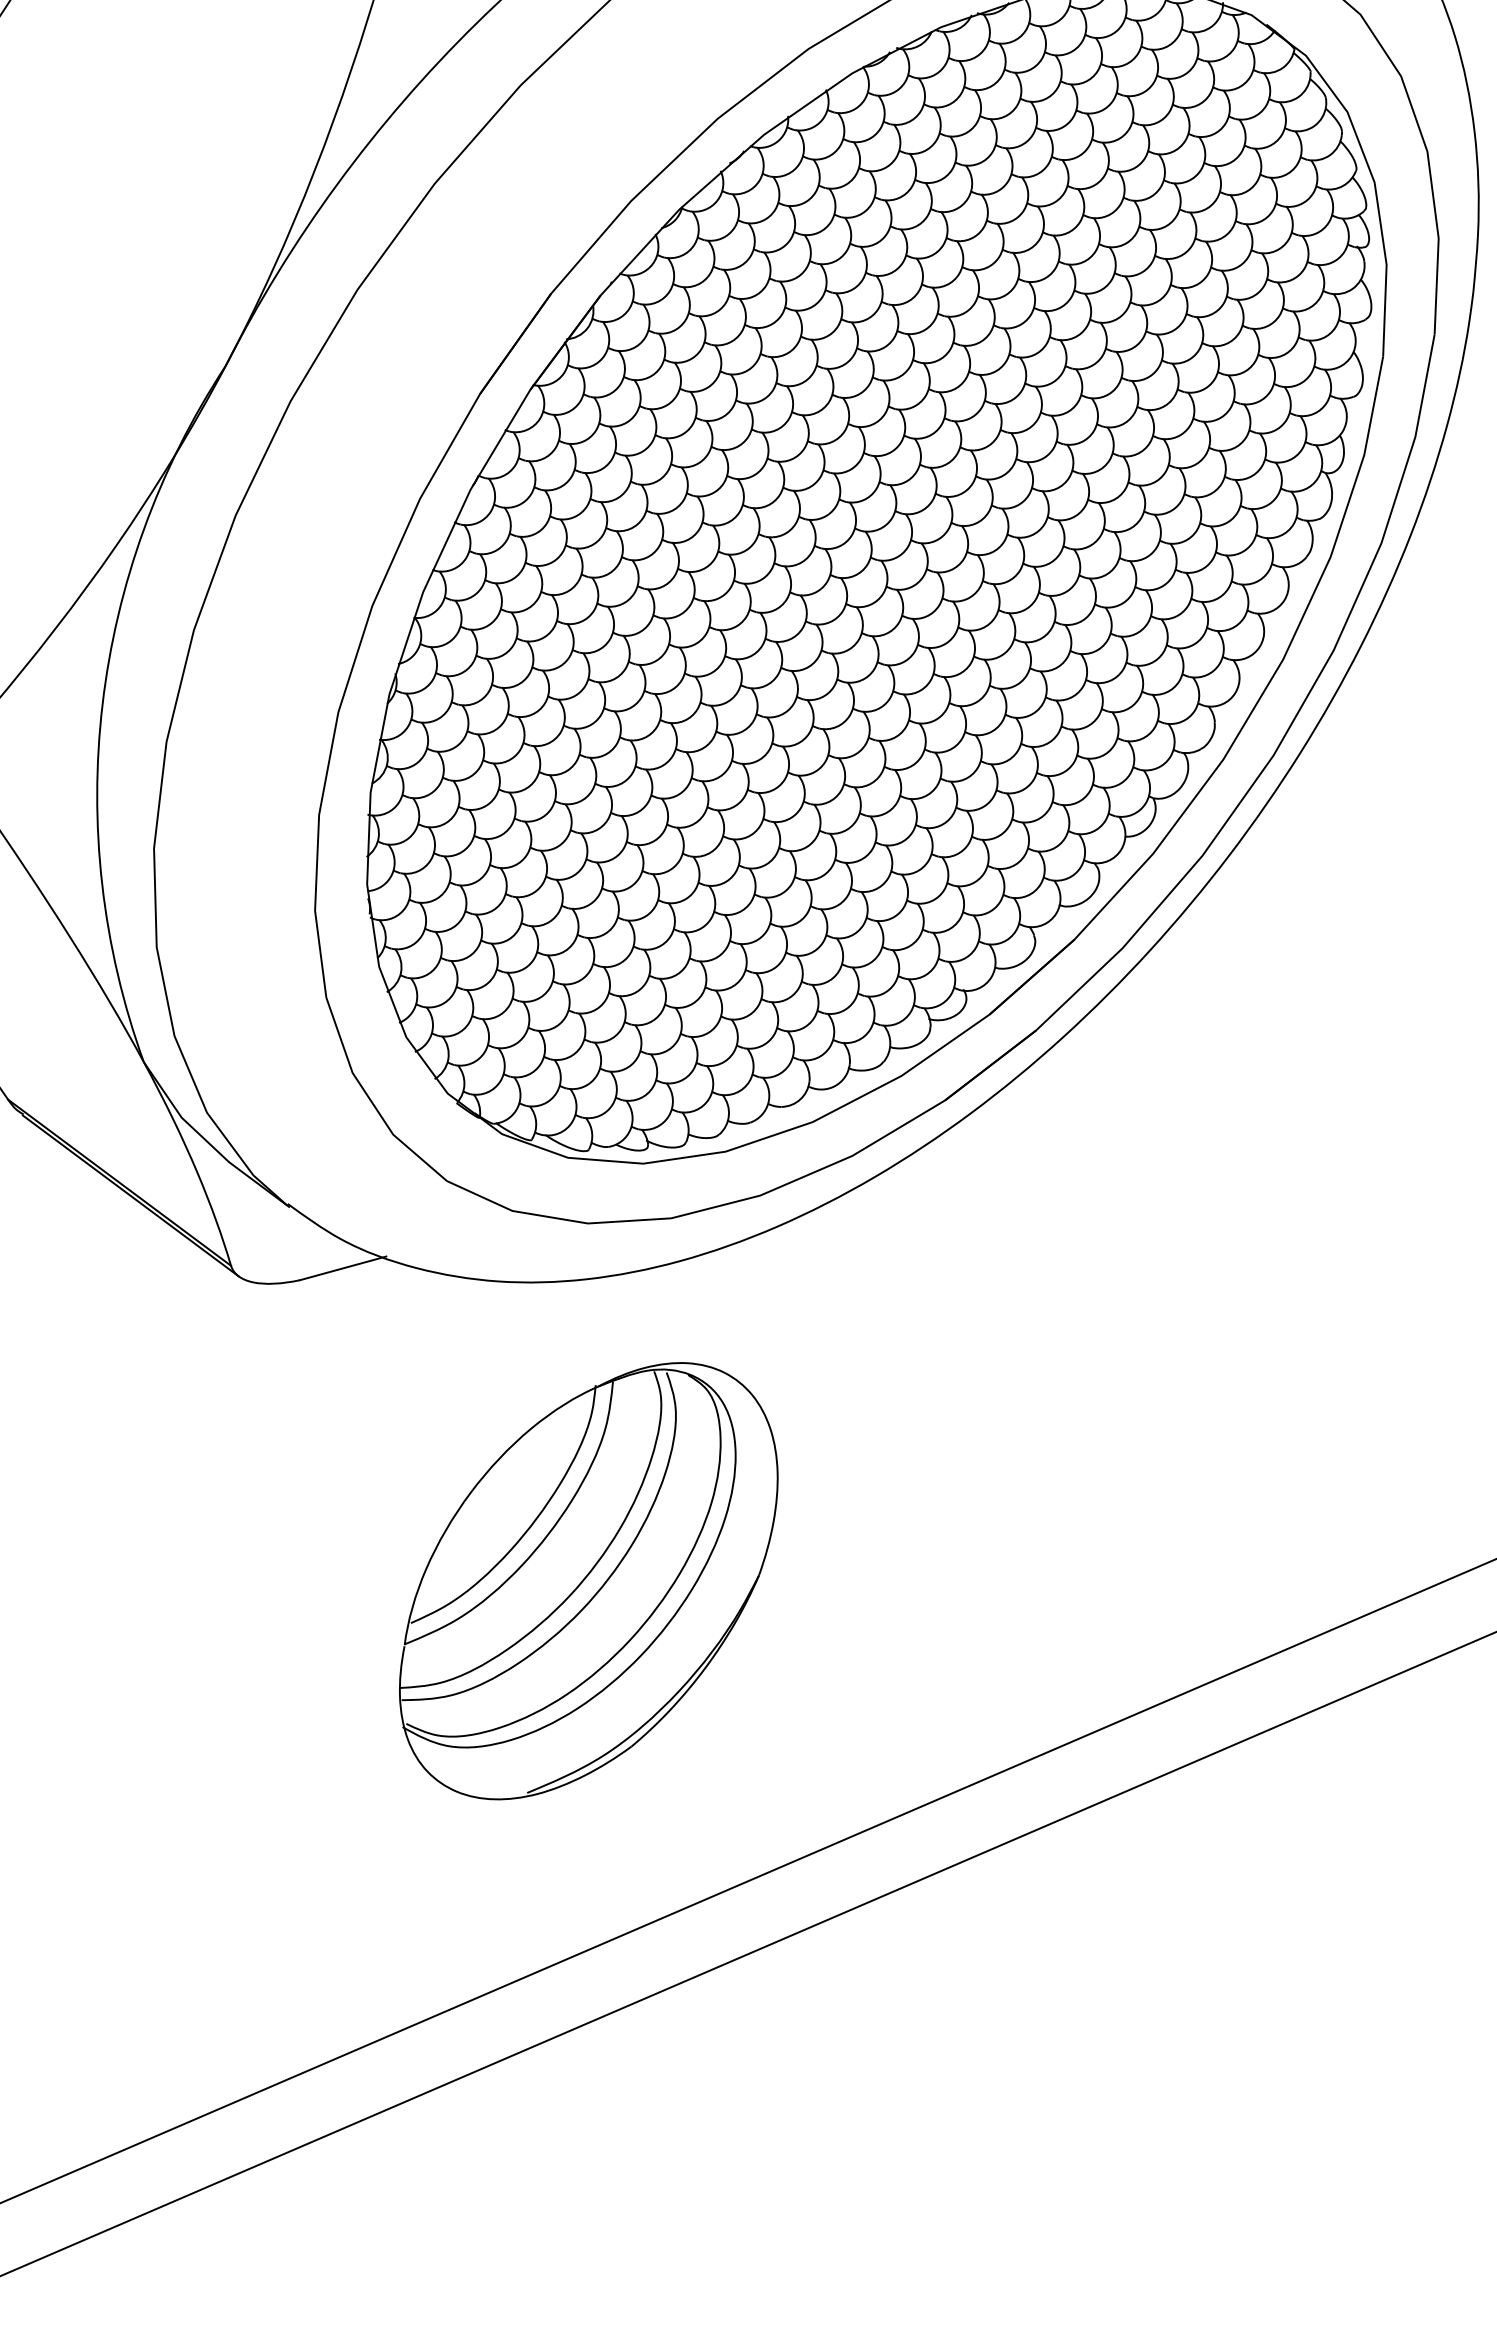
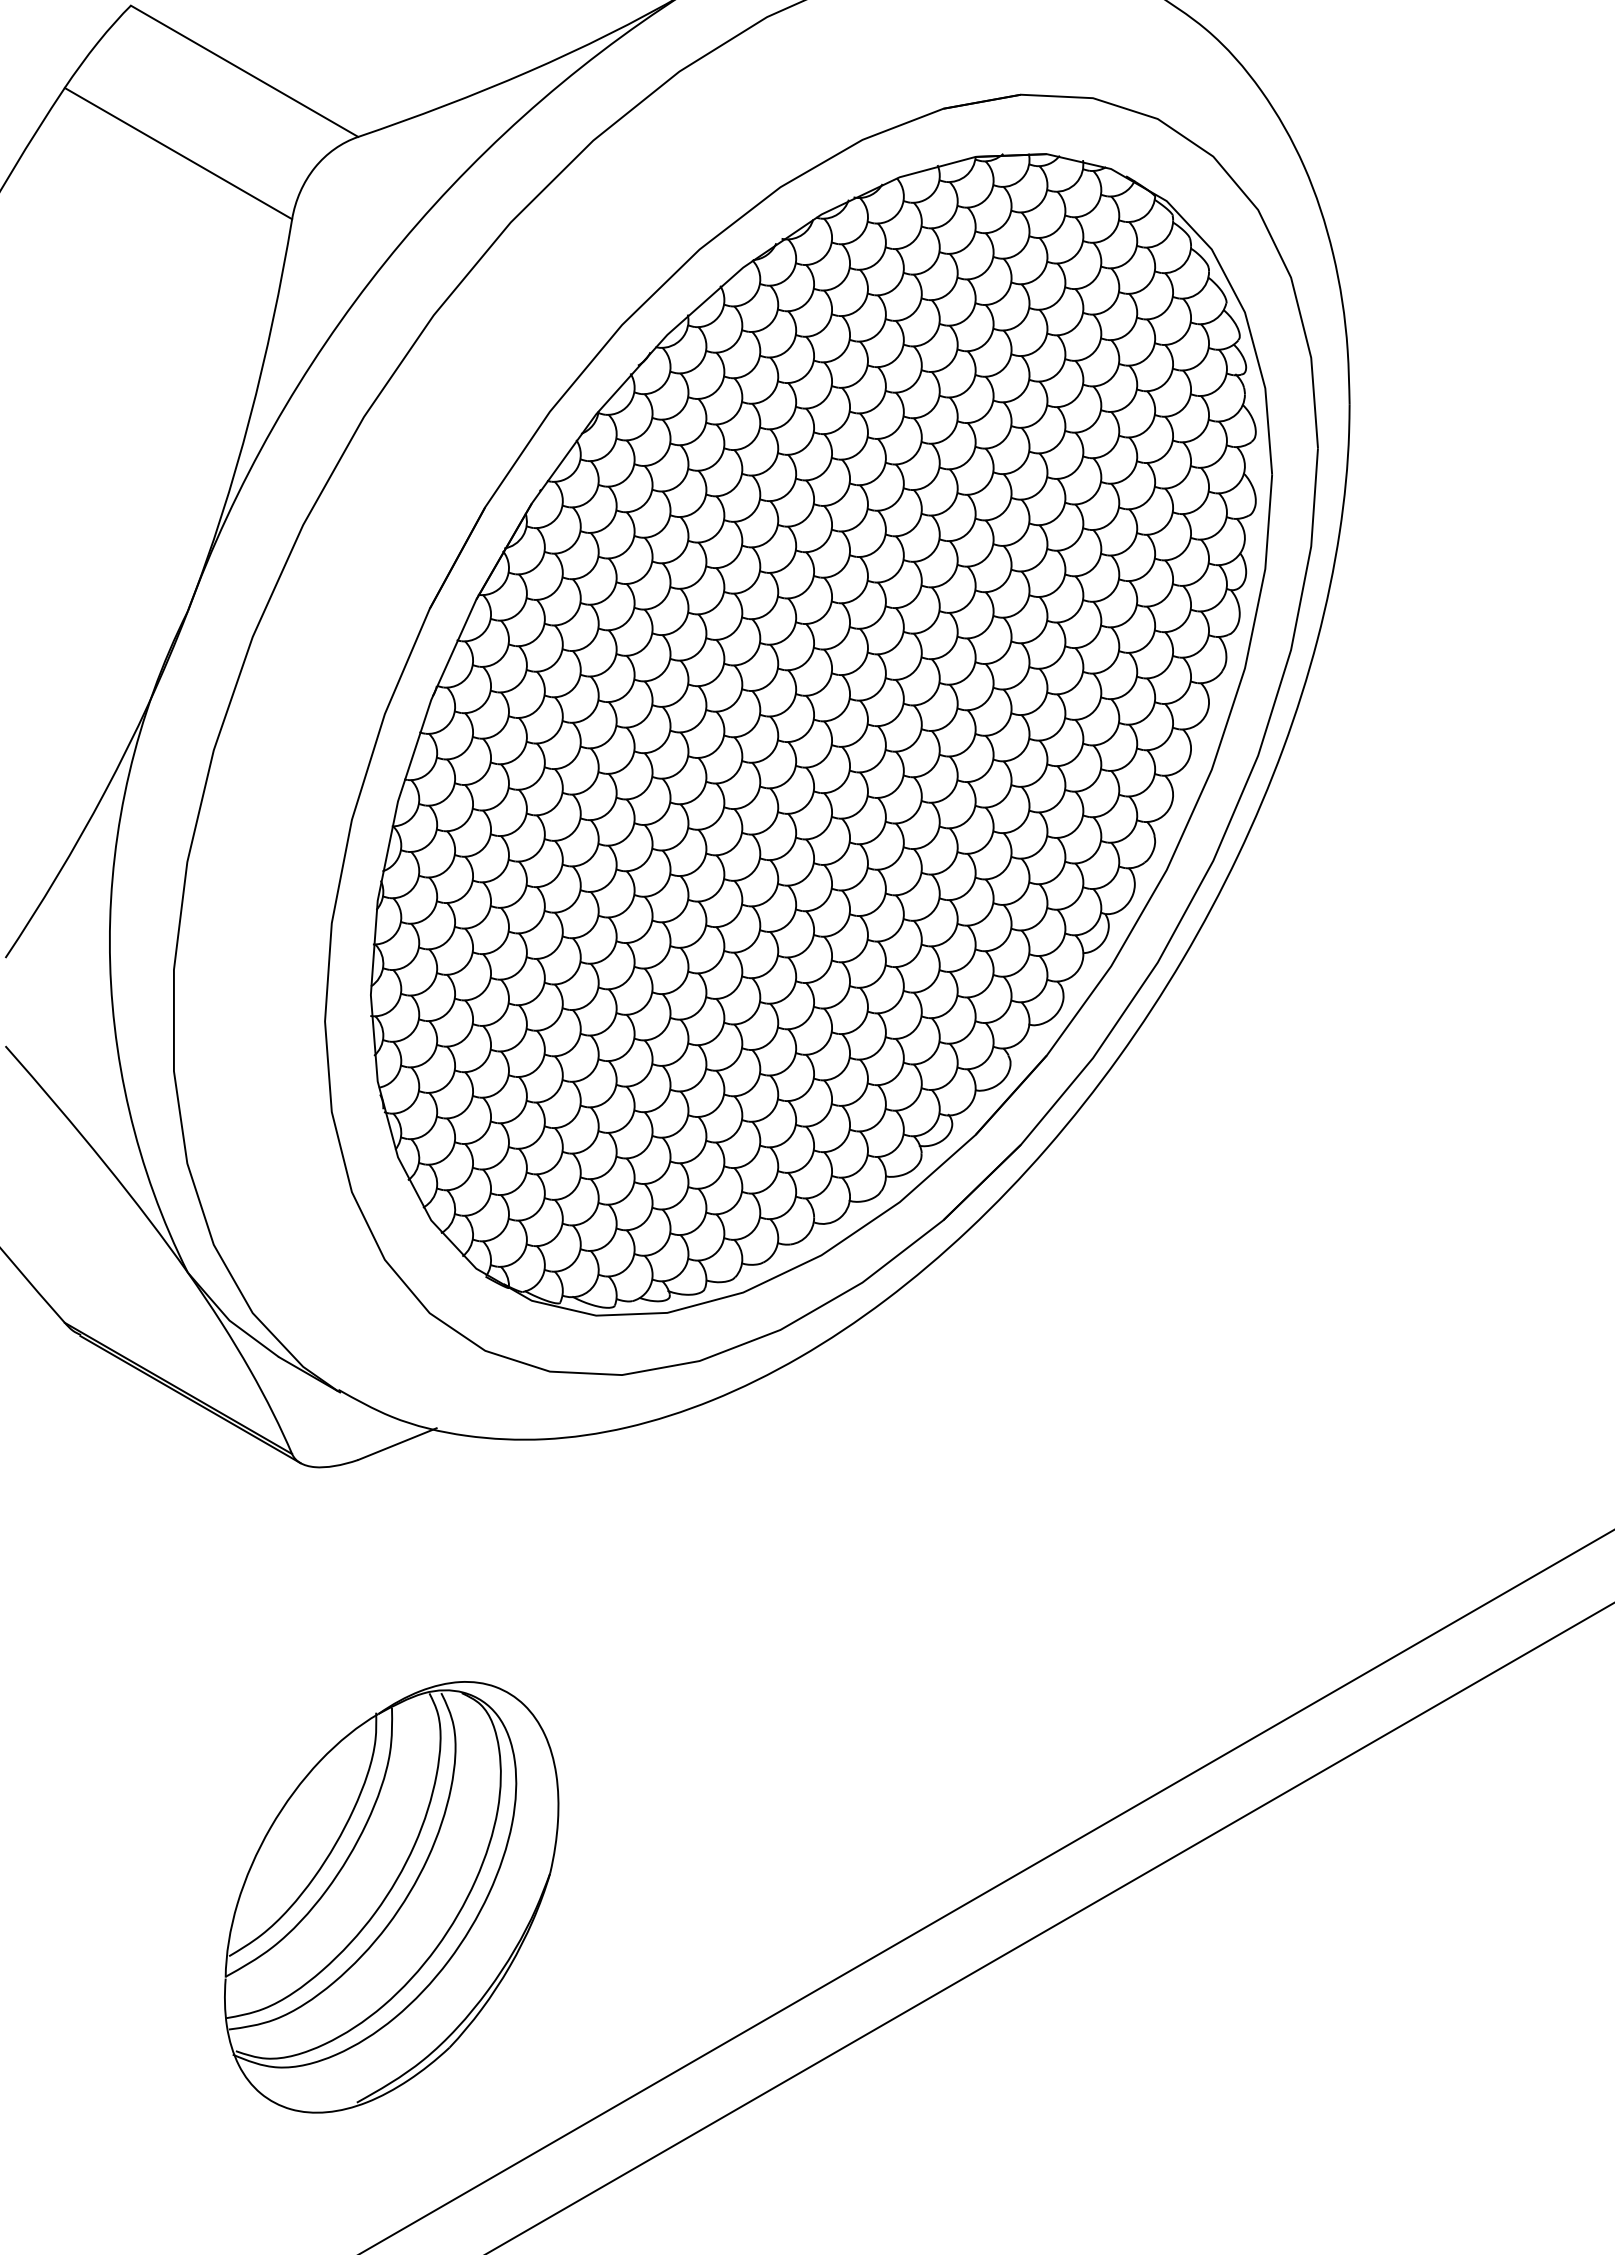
part: (589, 1581) -> (391, 1897), moved

